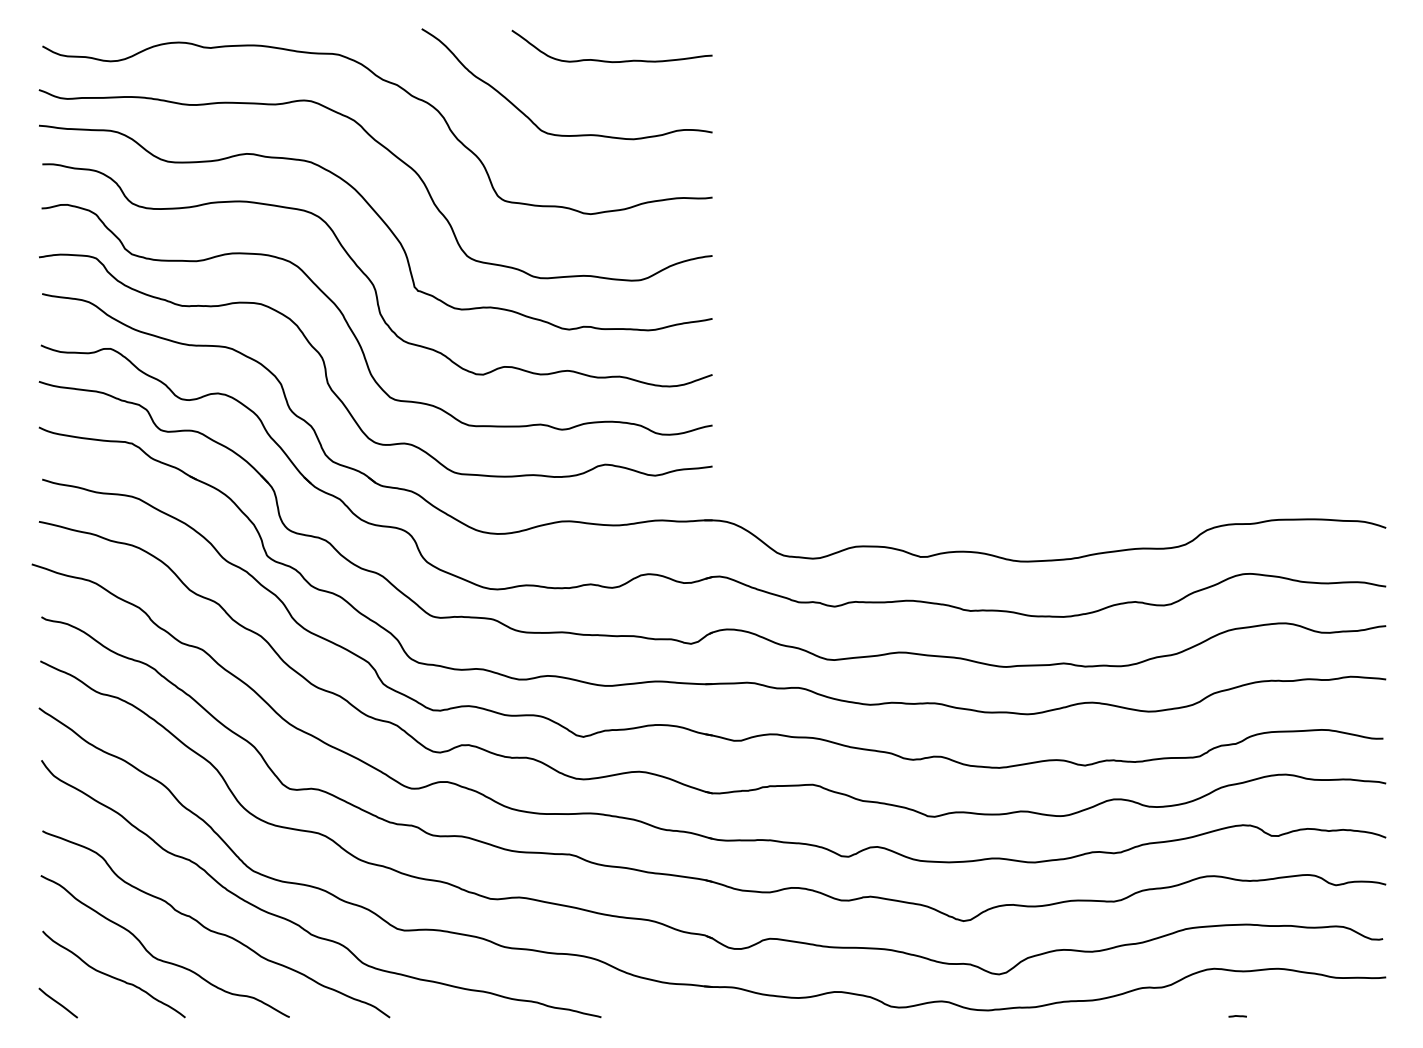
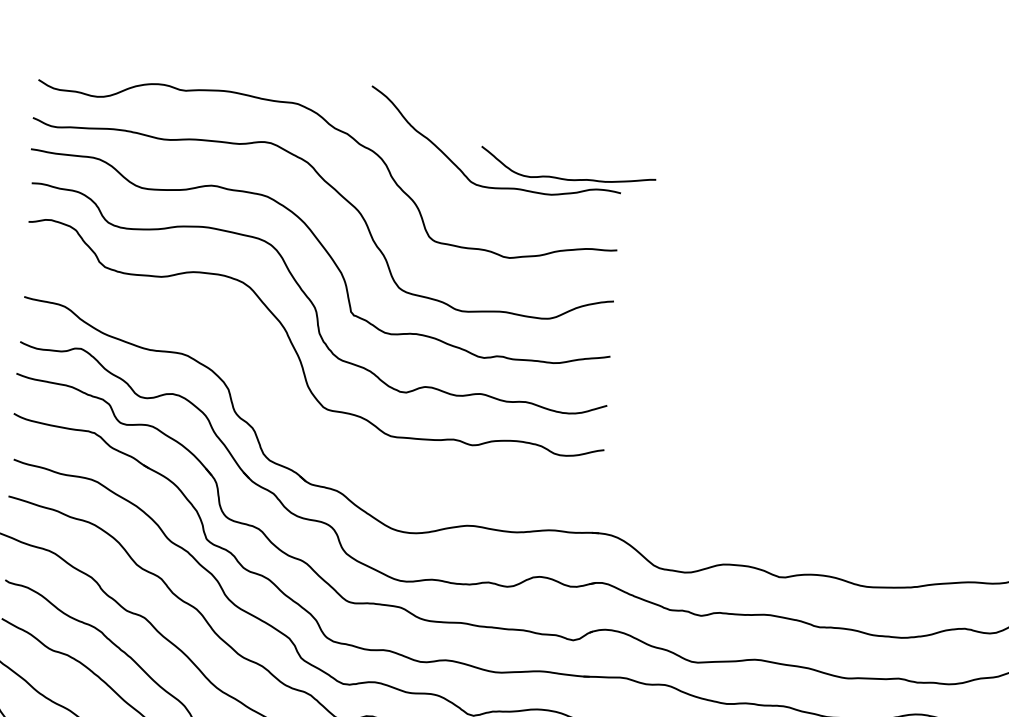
curve: (608, 60) -> (564, 178), moved
curve: (341, 399) -> (280, 406), removed

